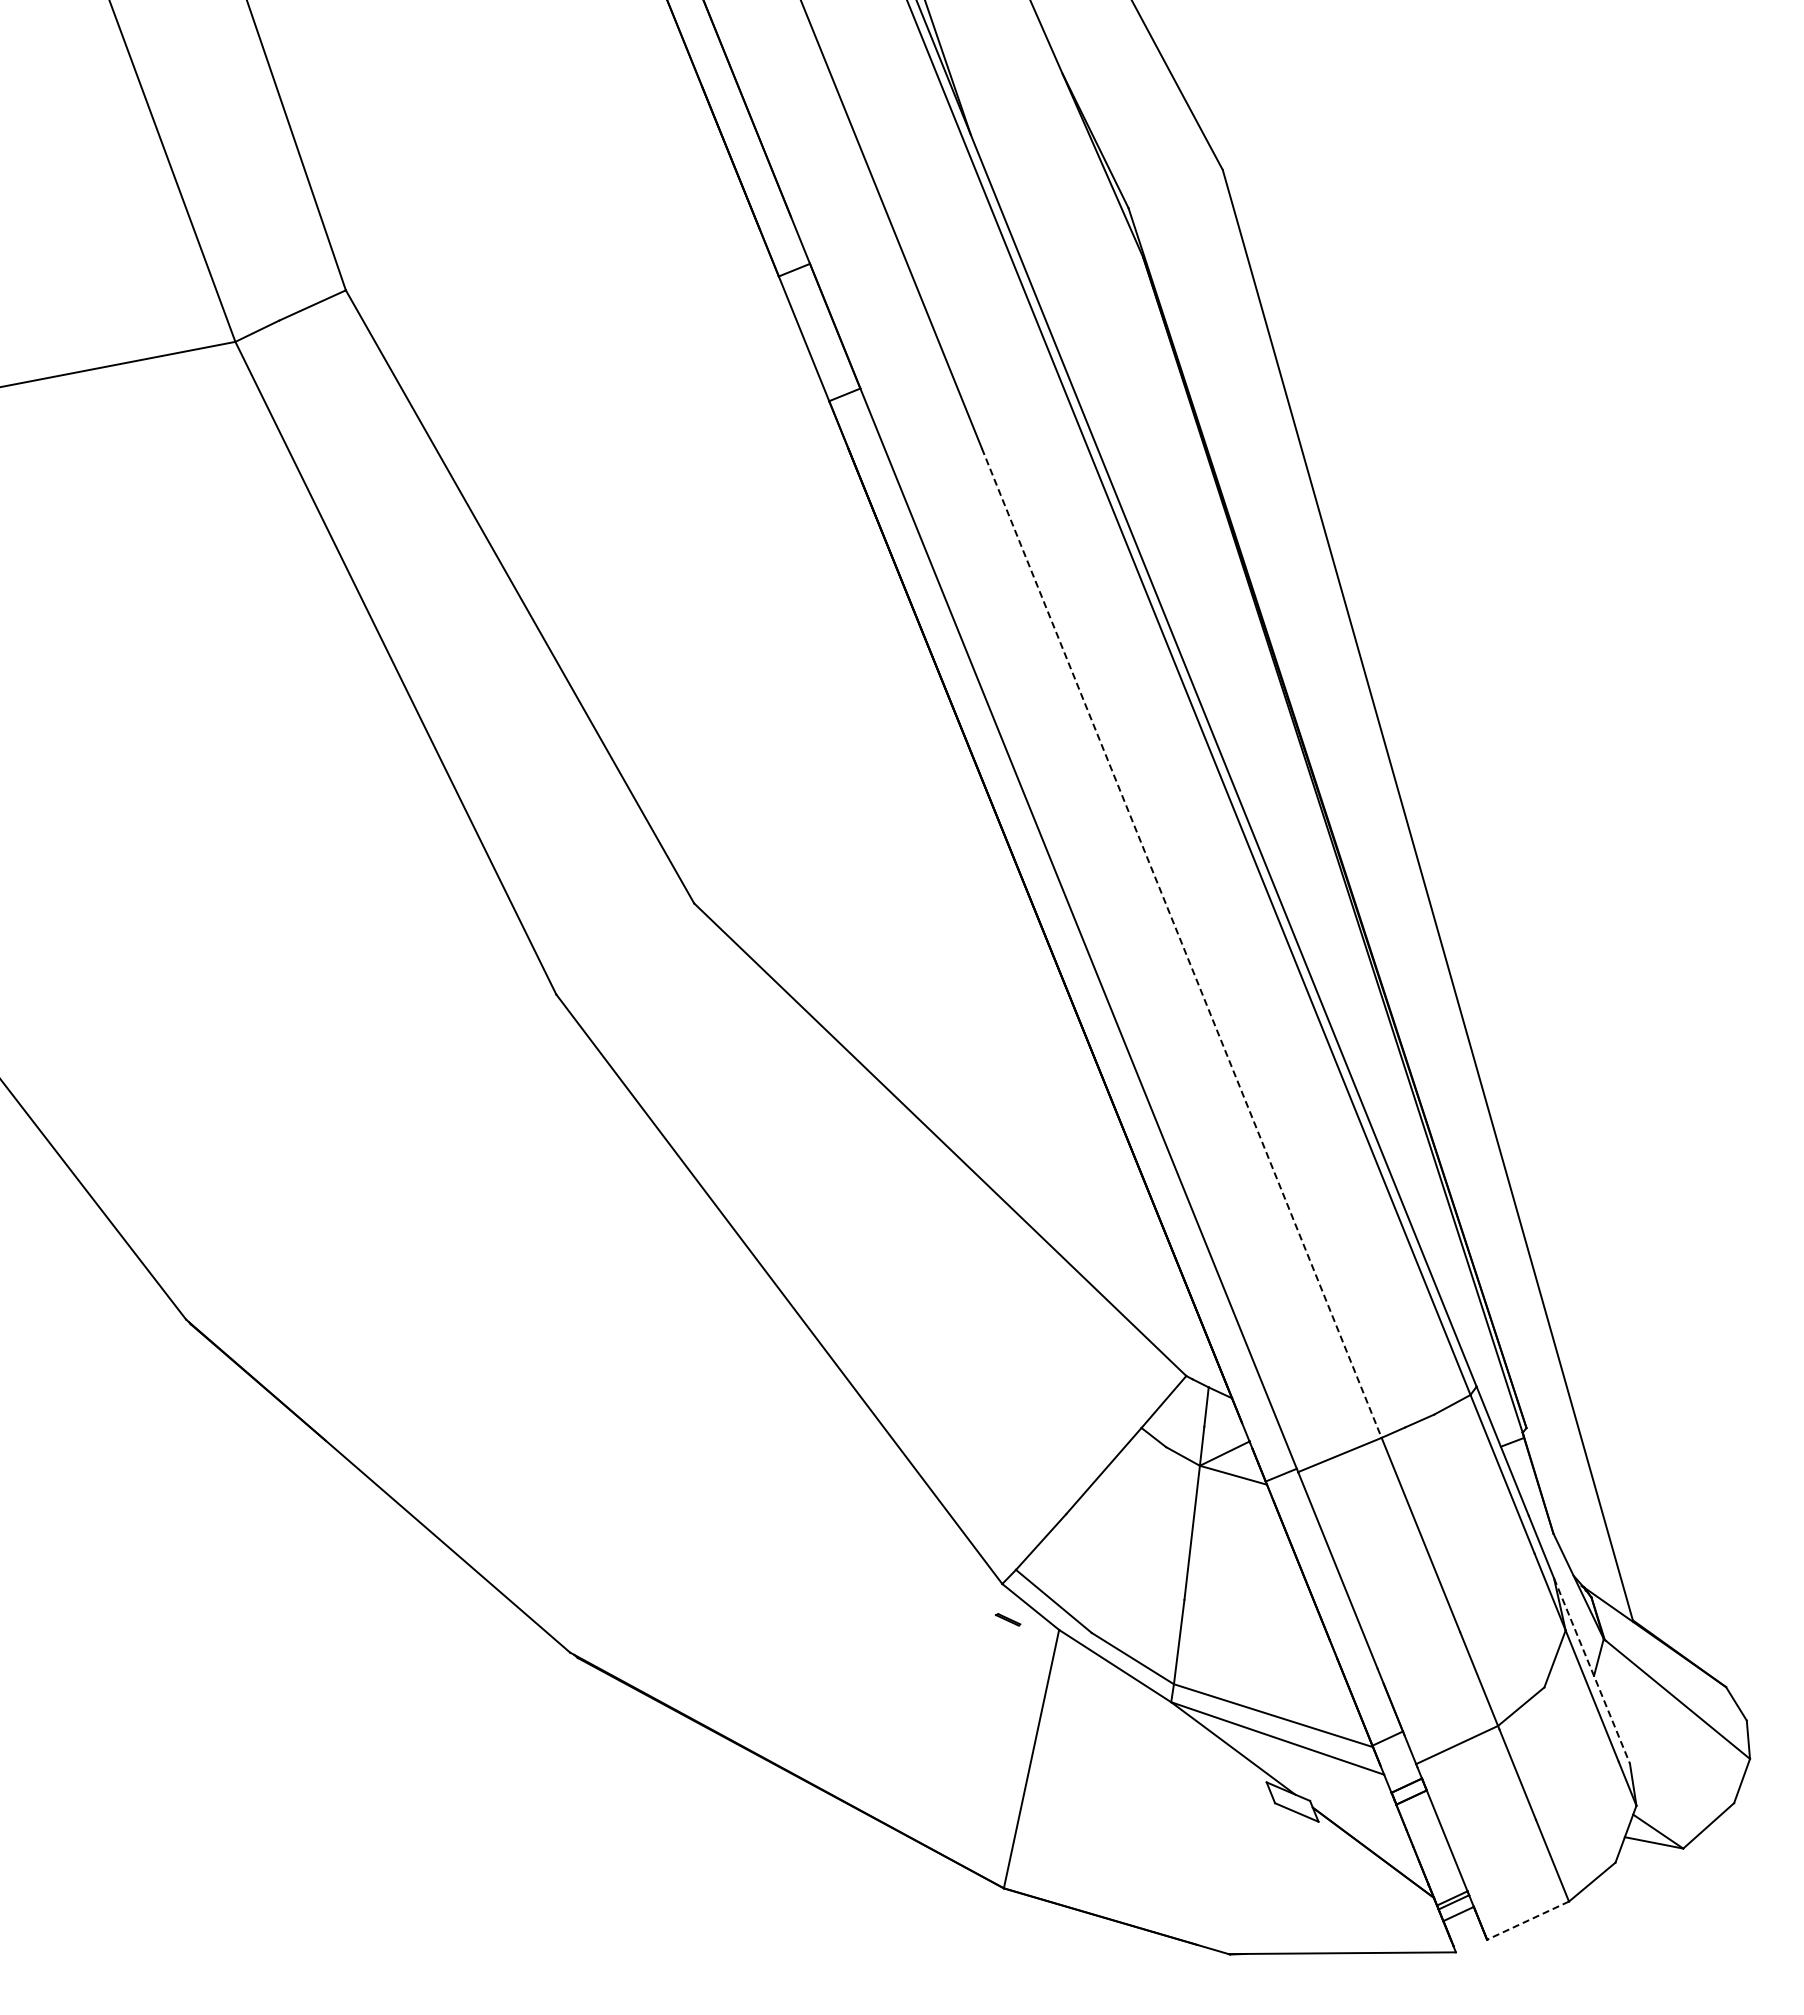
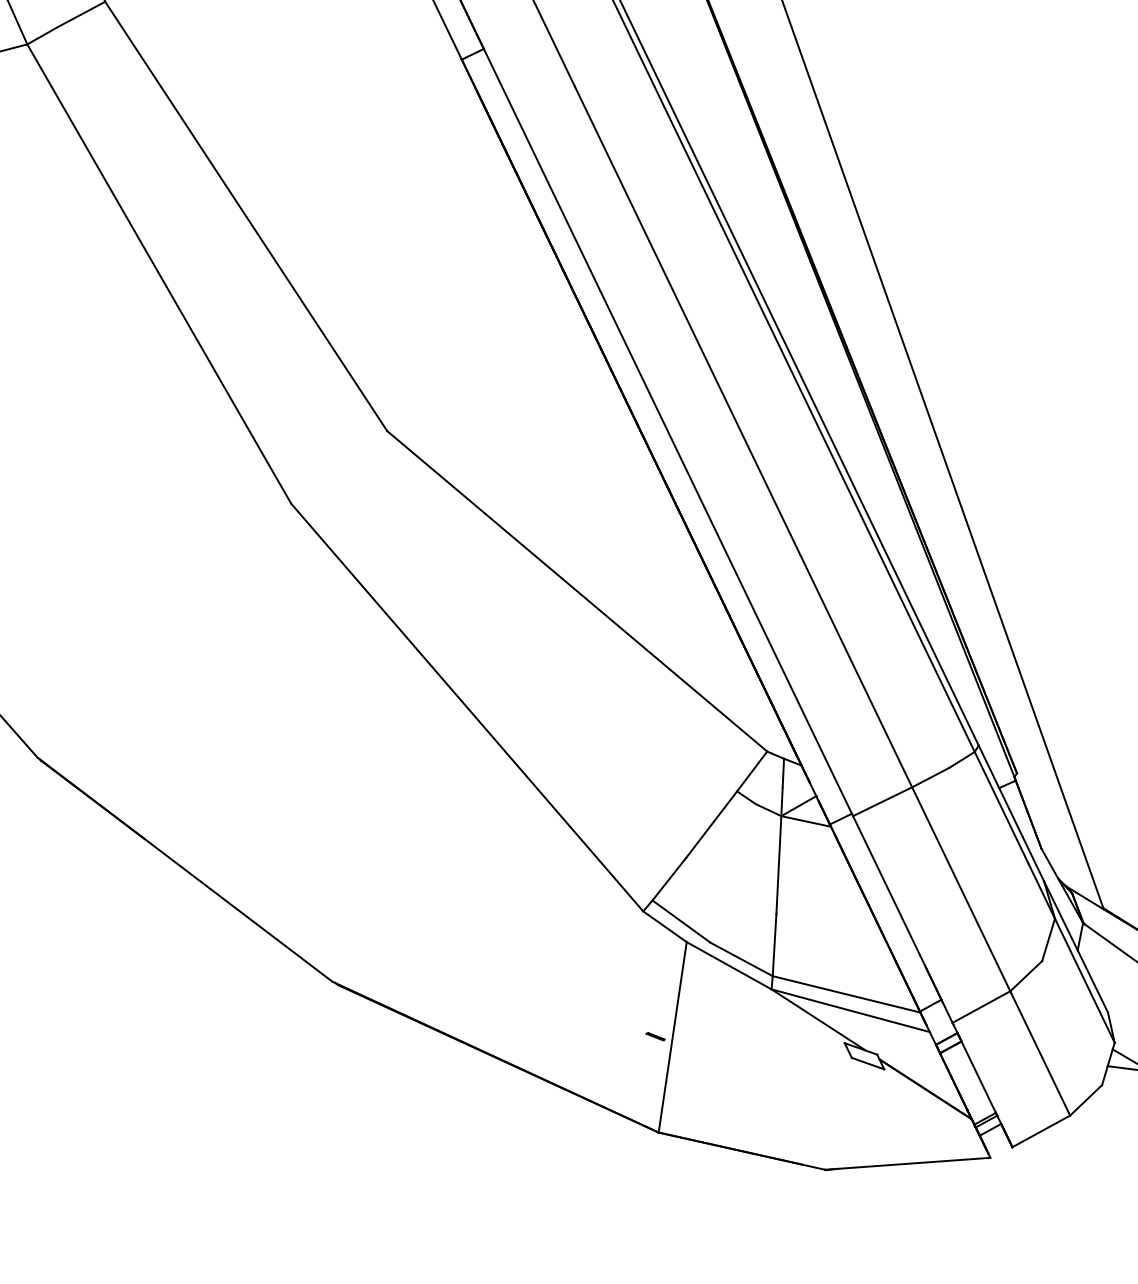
line: (1181, 943) -> (743, 437), dashed -> solid
part: (1008, 1619) -> (655, 1036), moved
line: (1592, 1671) -> (1076, 947), dashed -> solid
line: (1527, 1920) -> (1040, 1131), dashed -> solid

